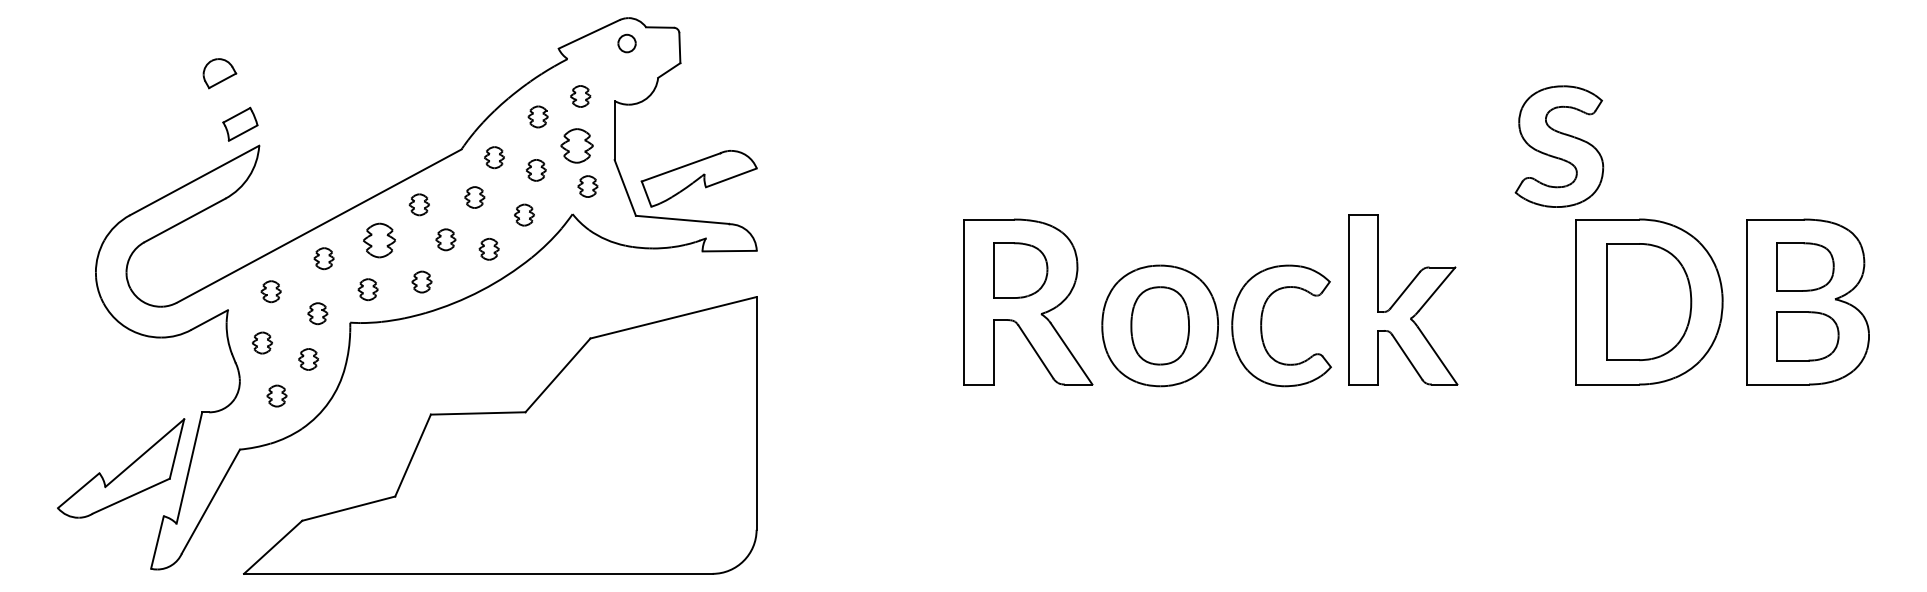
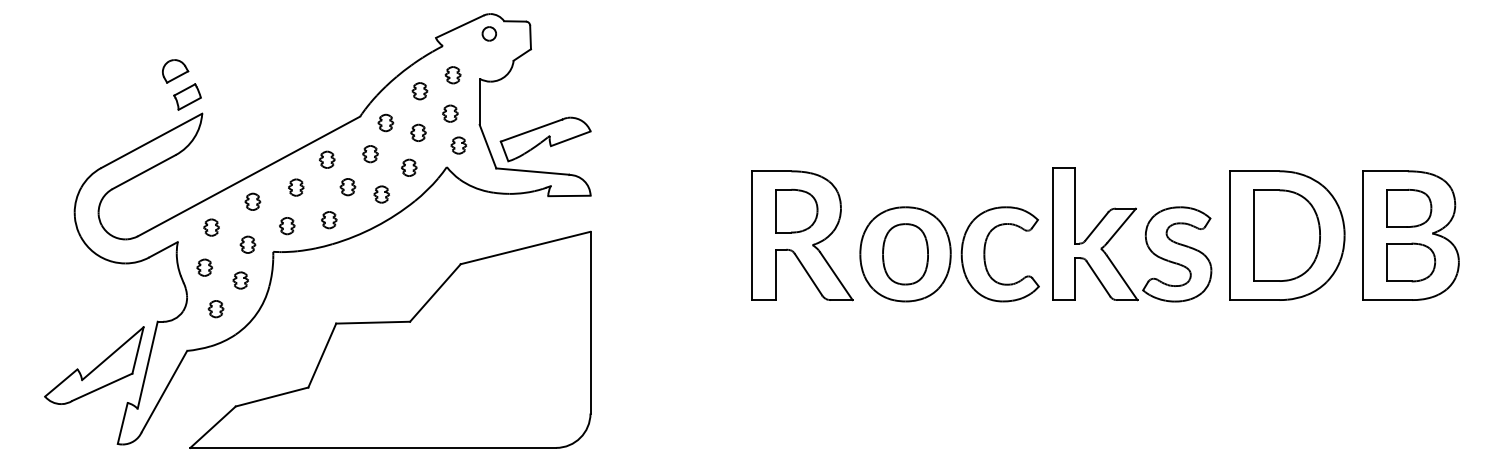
part: (219, 73) -> (175, 71), moved
part: (577, 145) -> (450, 113), size x0.62
part: (1559, 146) -> (1177, 254), moved
part: (380, 240) -> (296, 187), size x0.62

